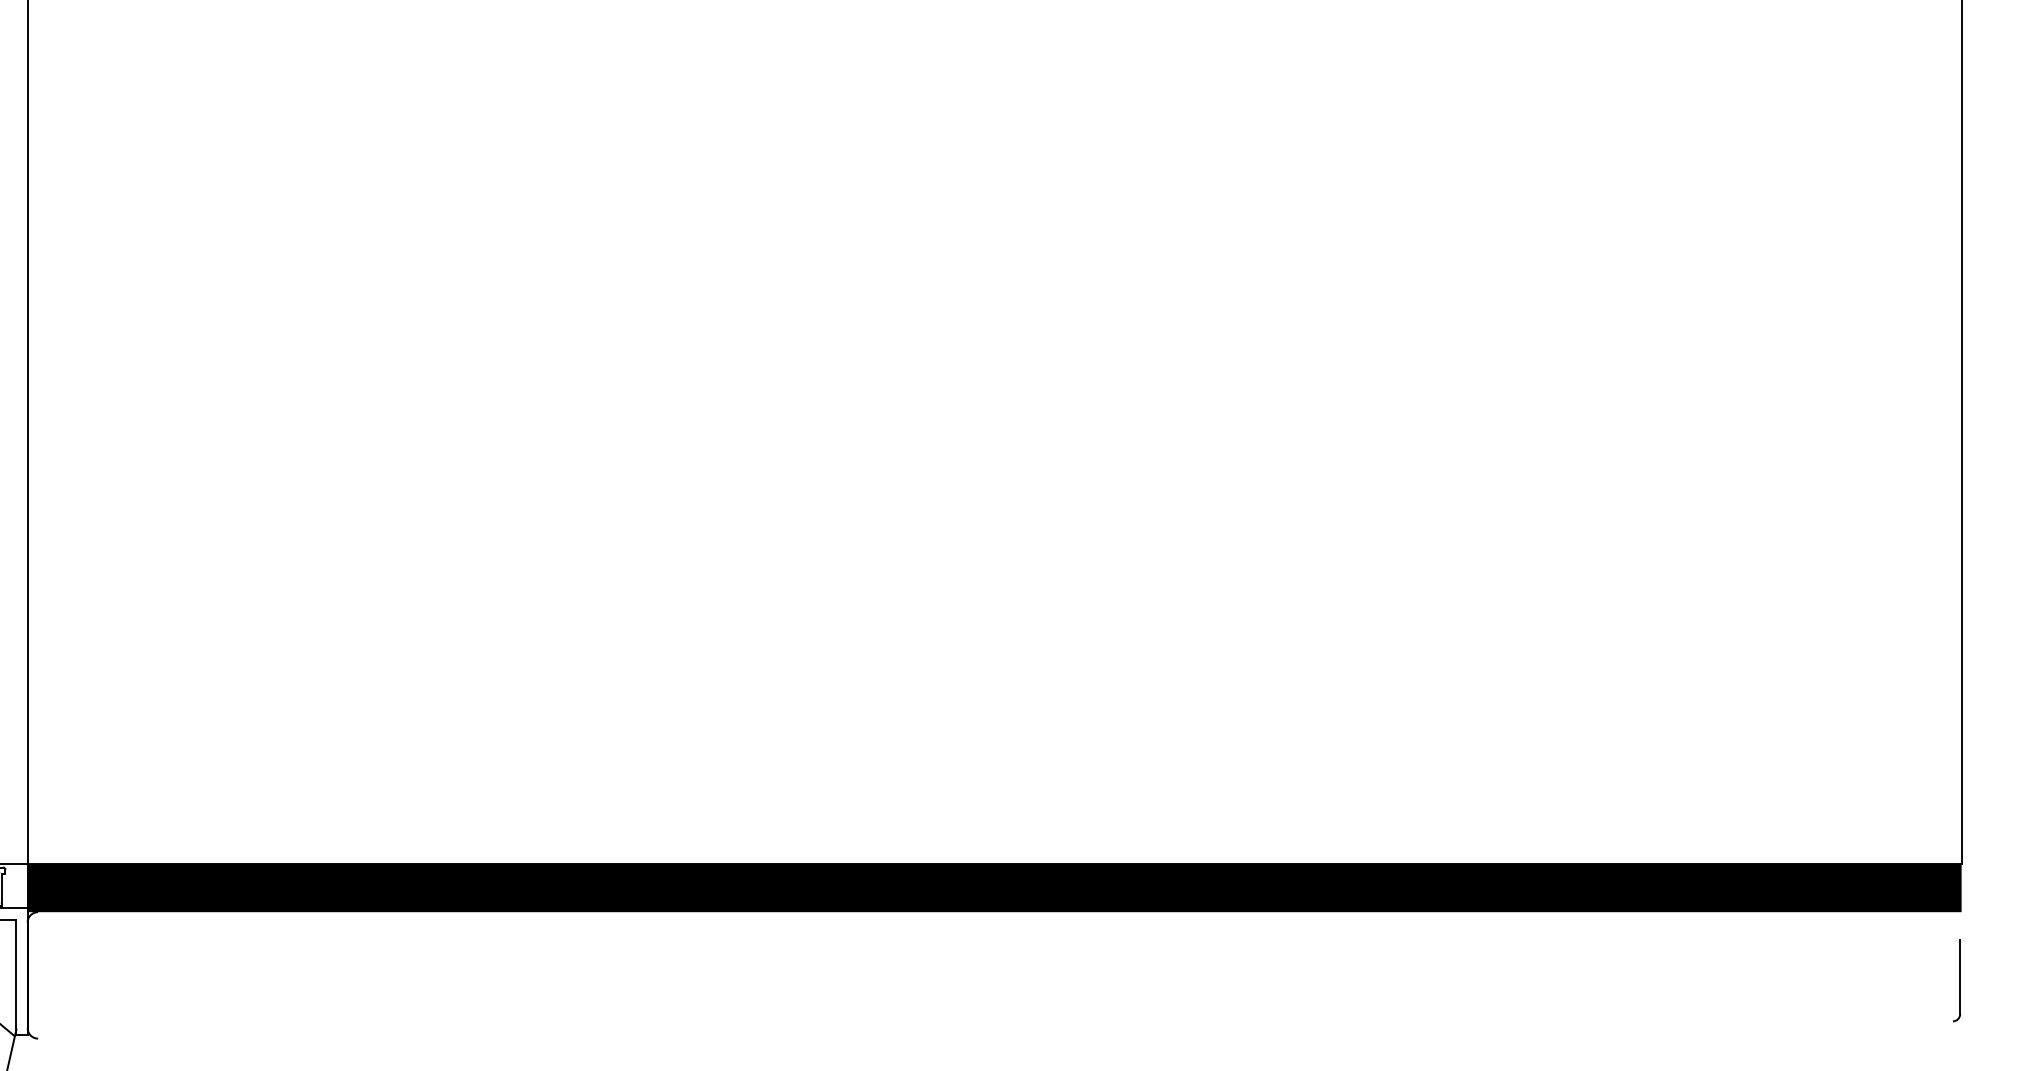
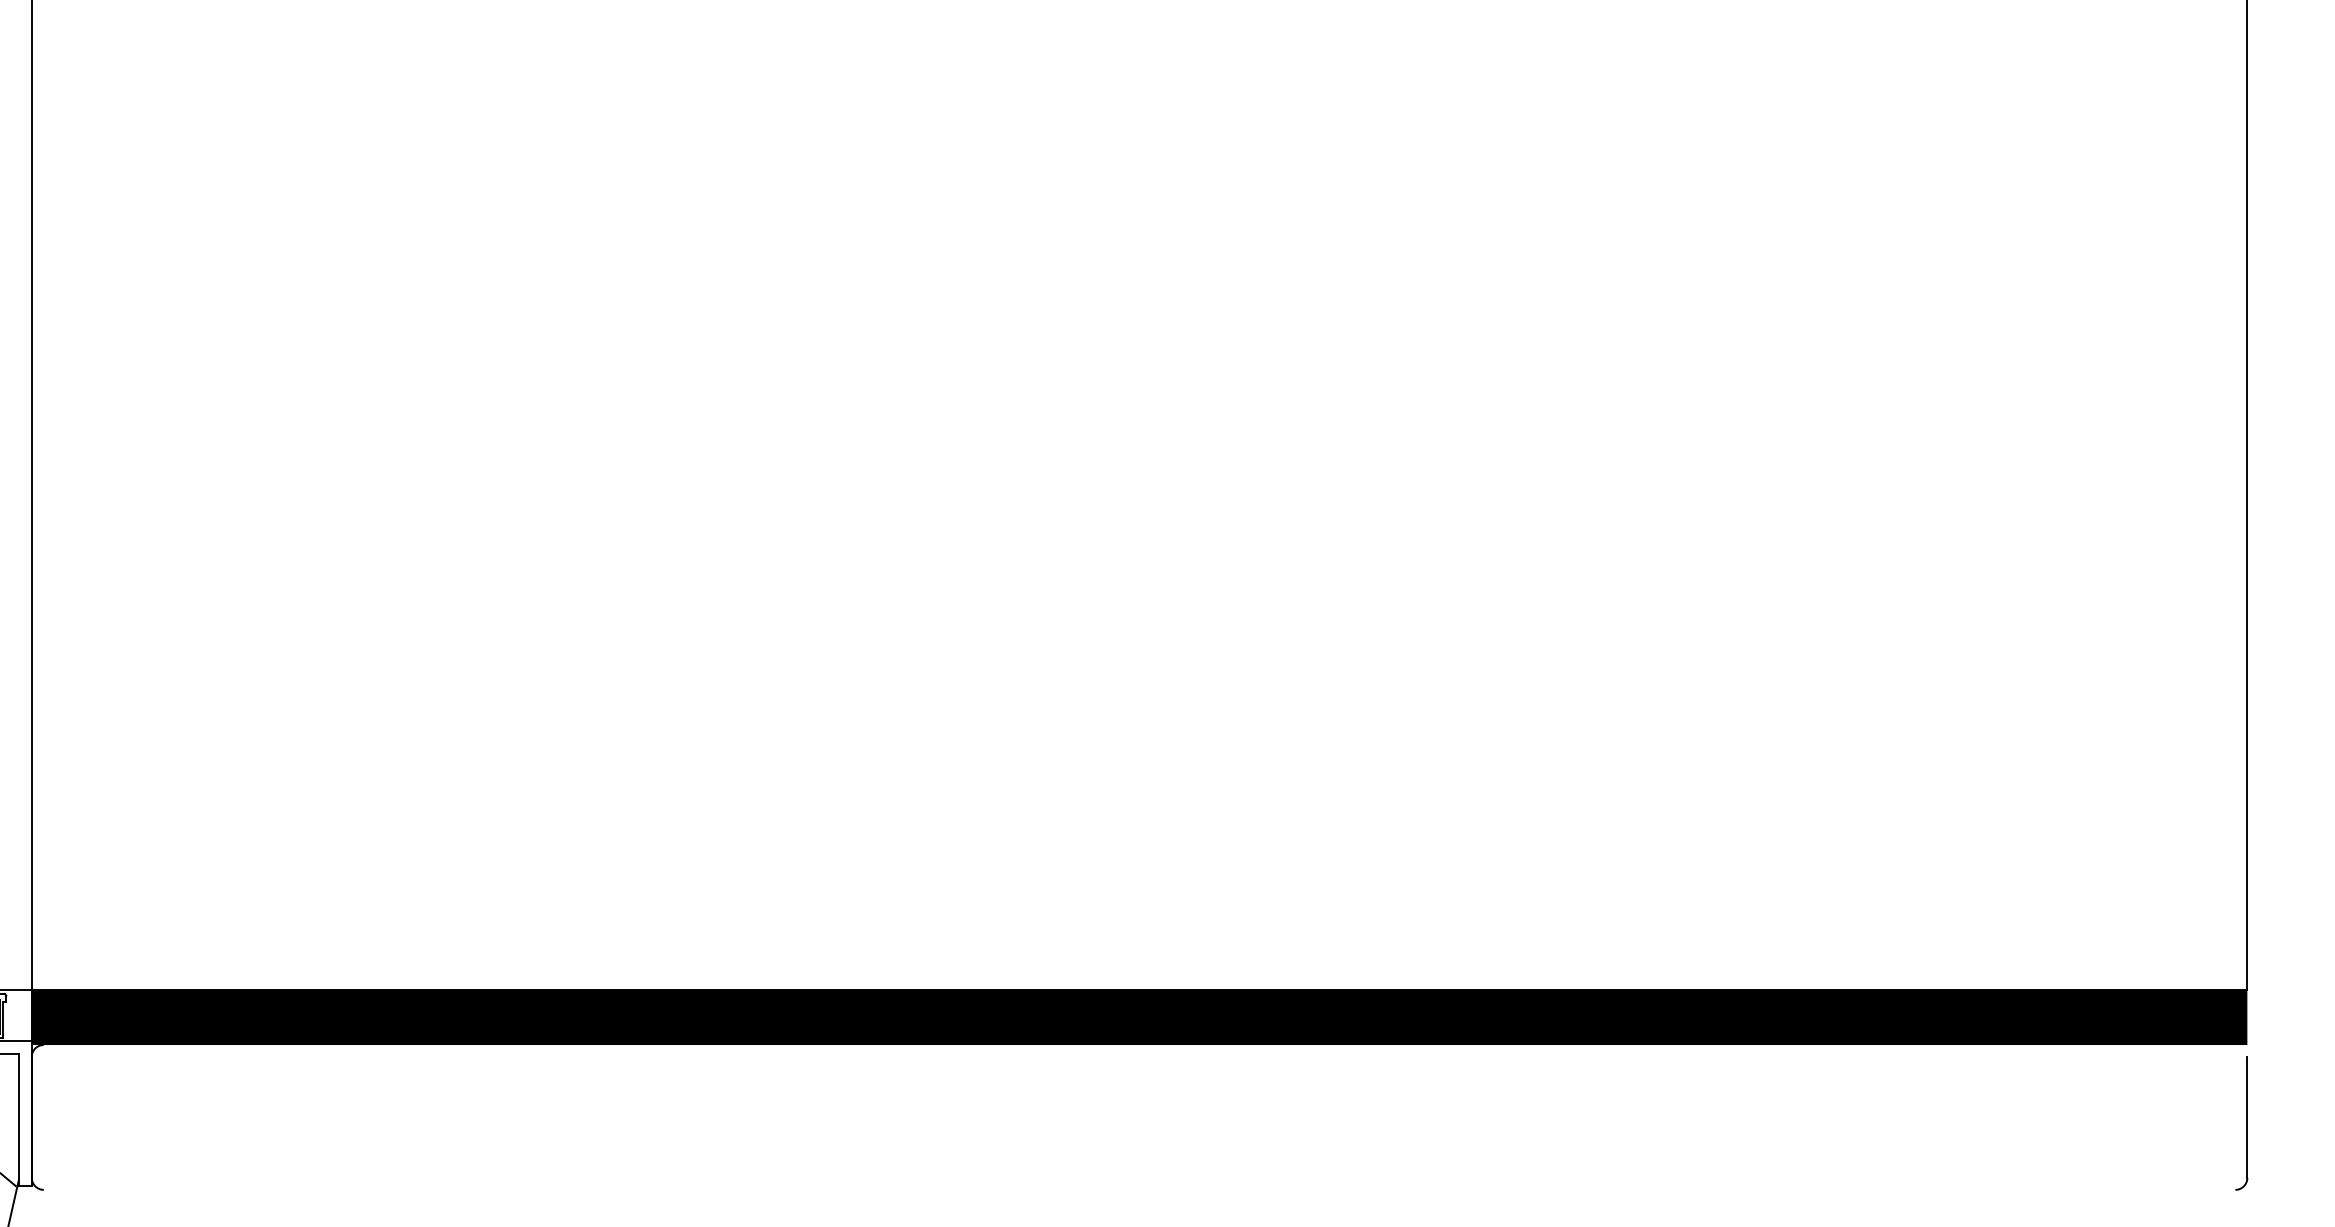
part: (1956, 980) -> (2241, 1123), size x1.43

